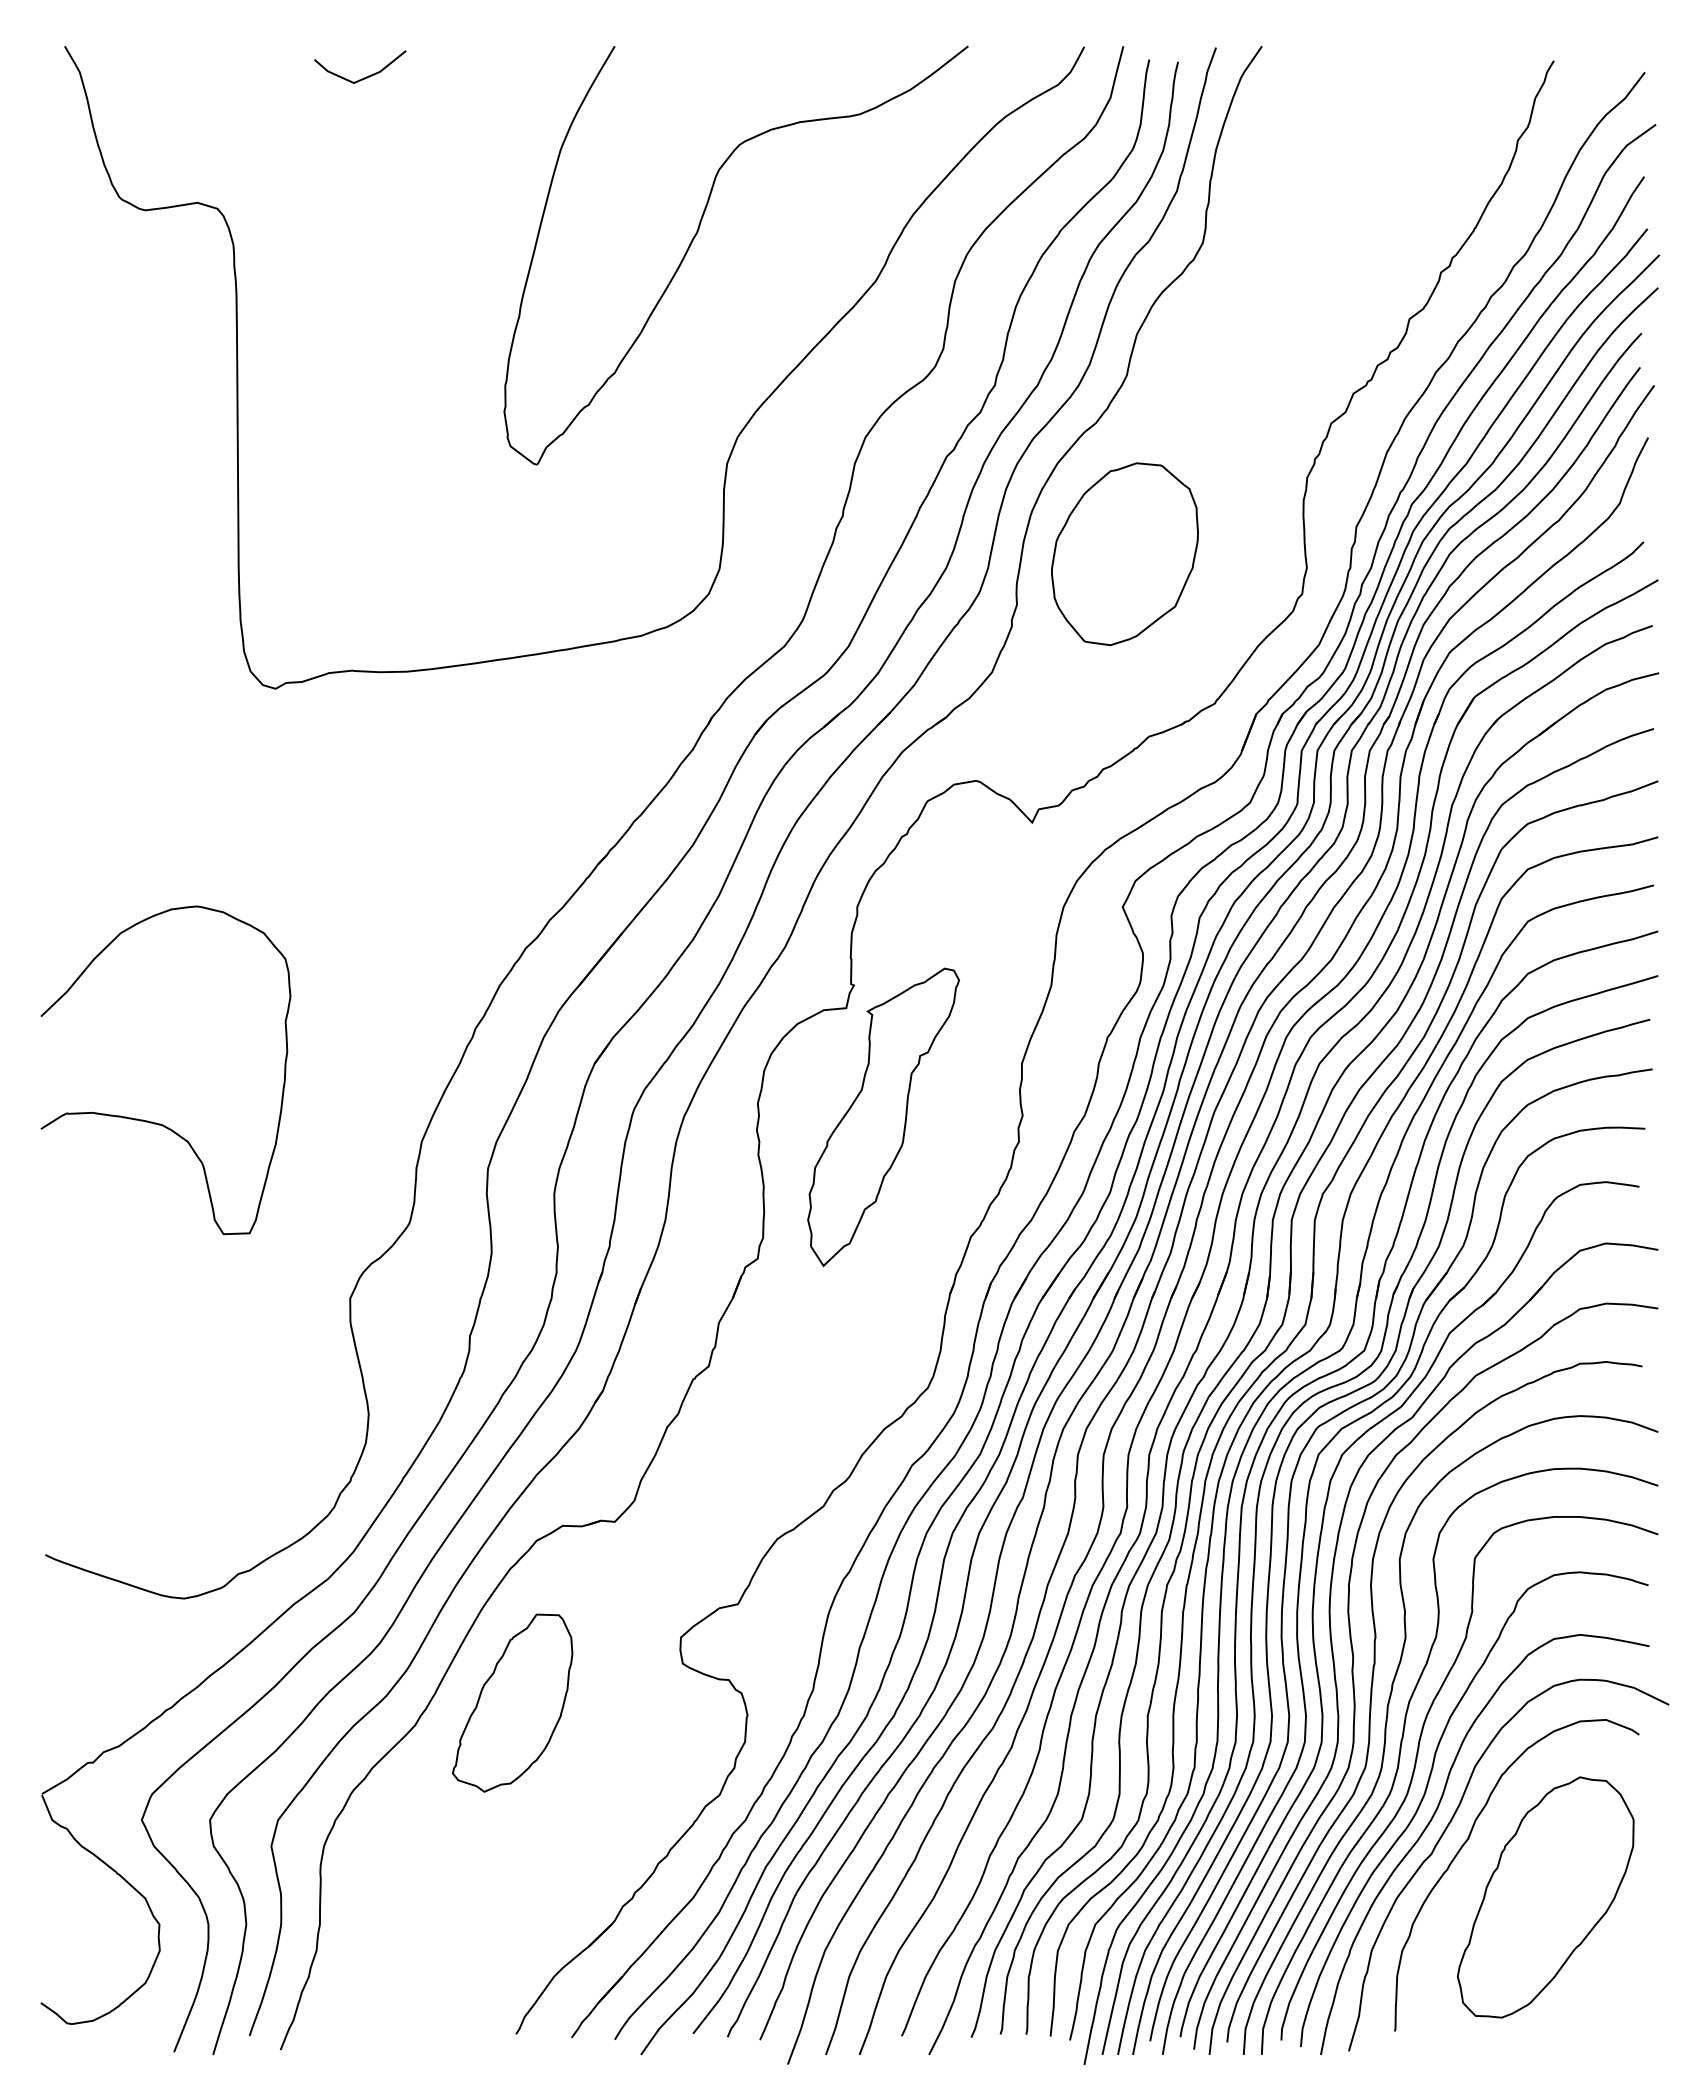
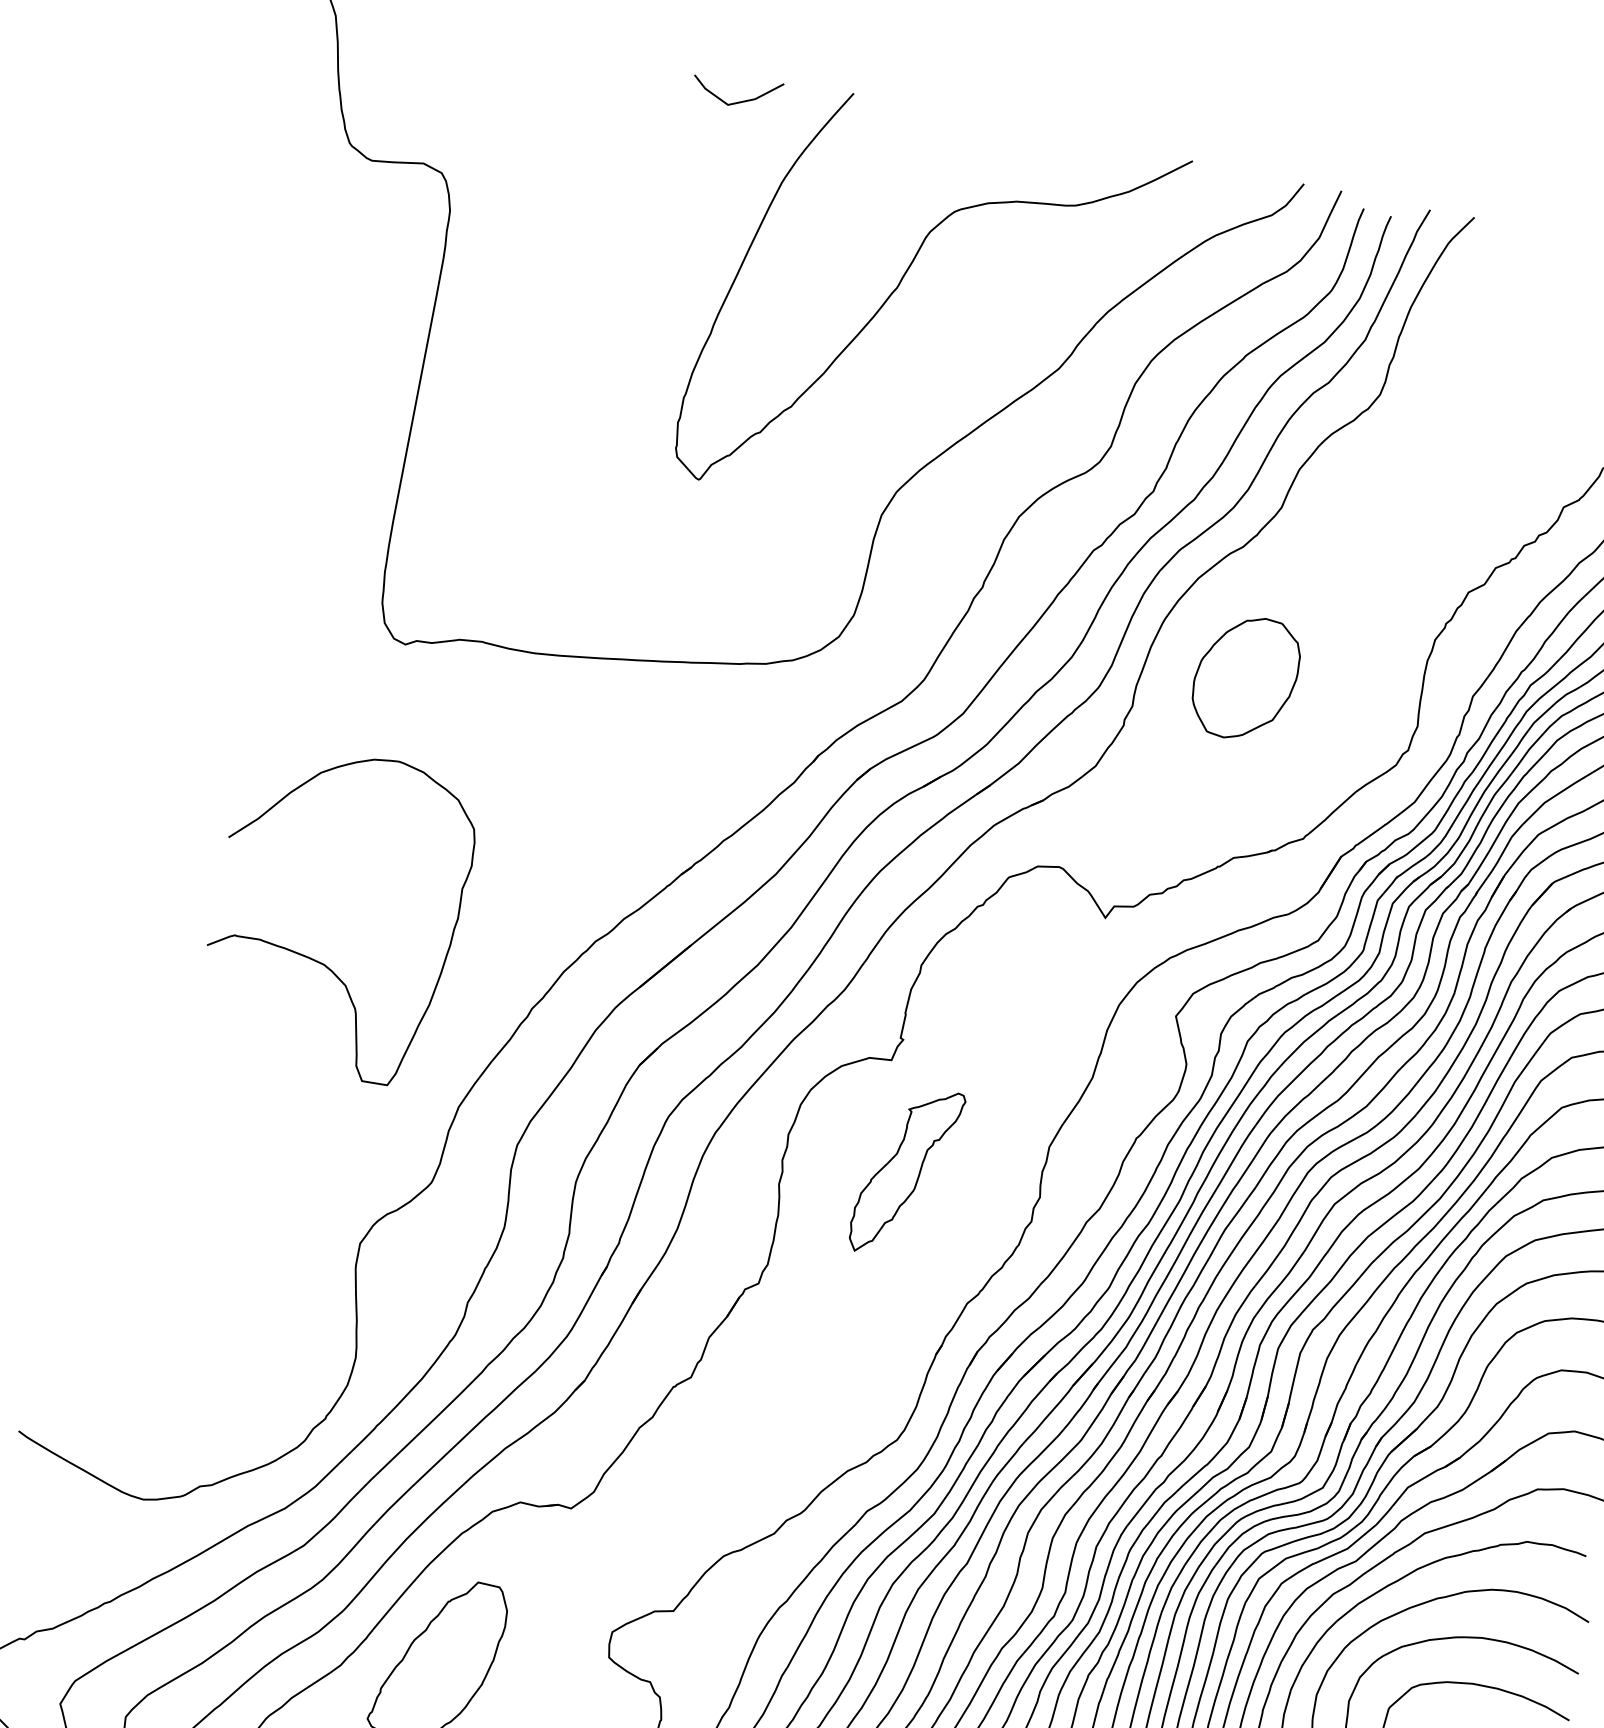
line: (366, 76) -> (741, 101), moved
part: (1124, 554) -> (1245, 678), size x0.7
part: (883, 1117) -> (906, 1172), size x0.6
curve: (152, 1121) -> (315, 959), moved

